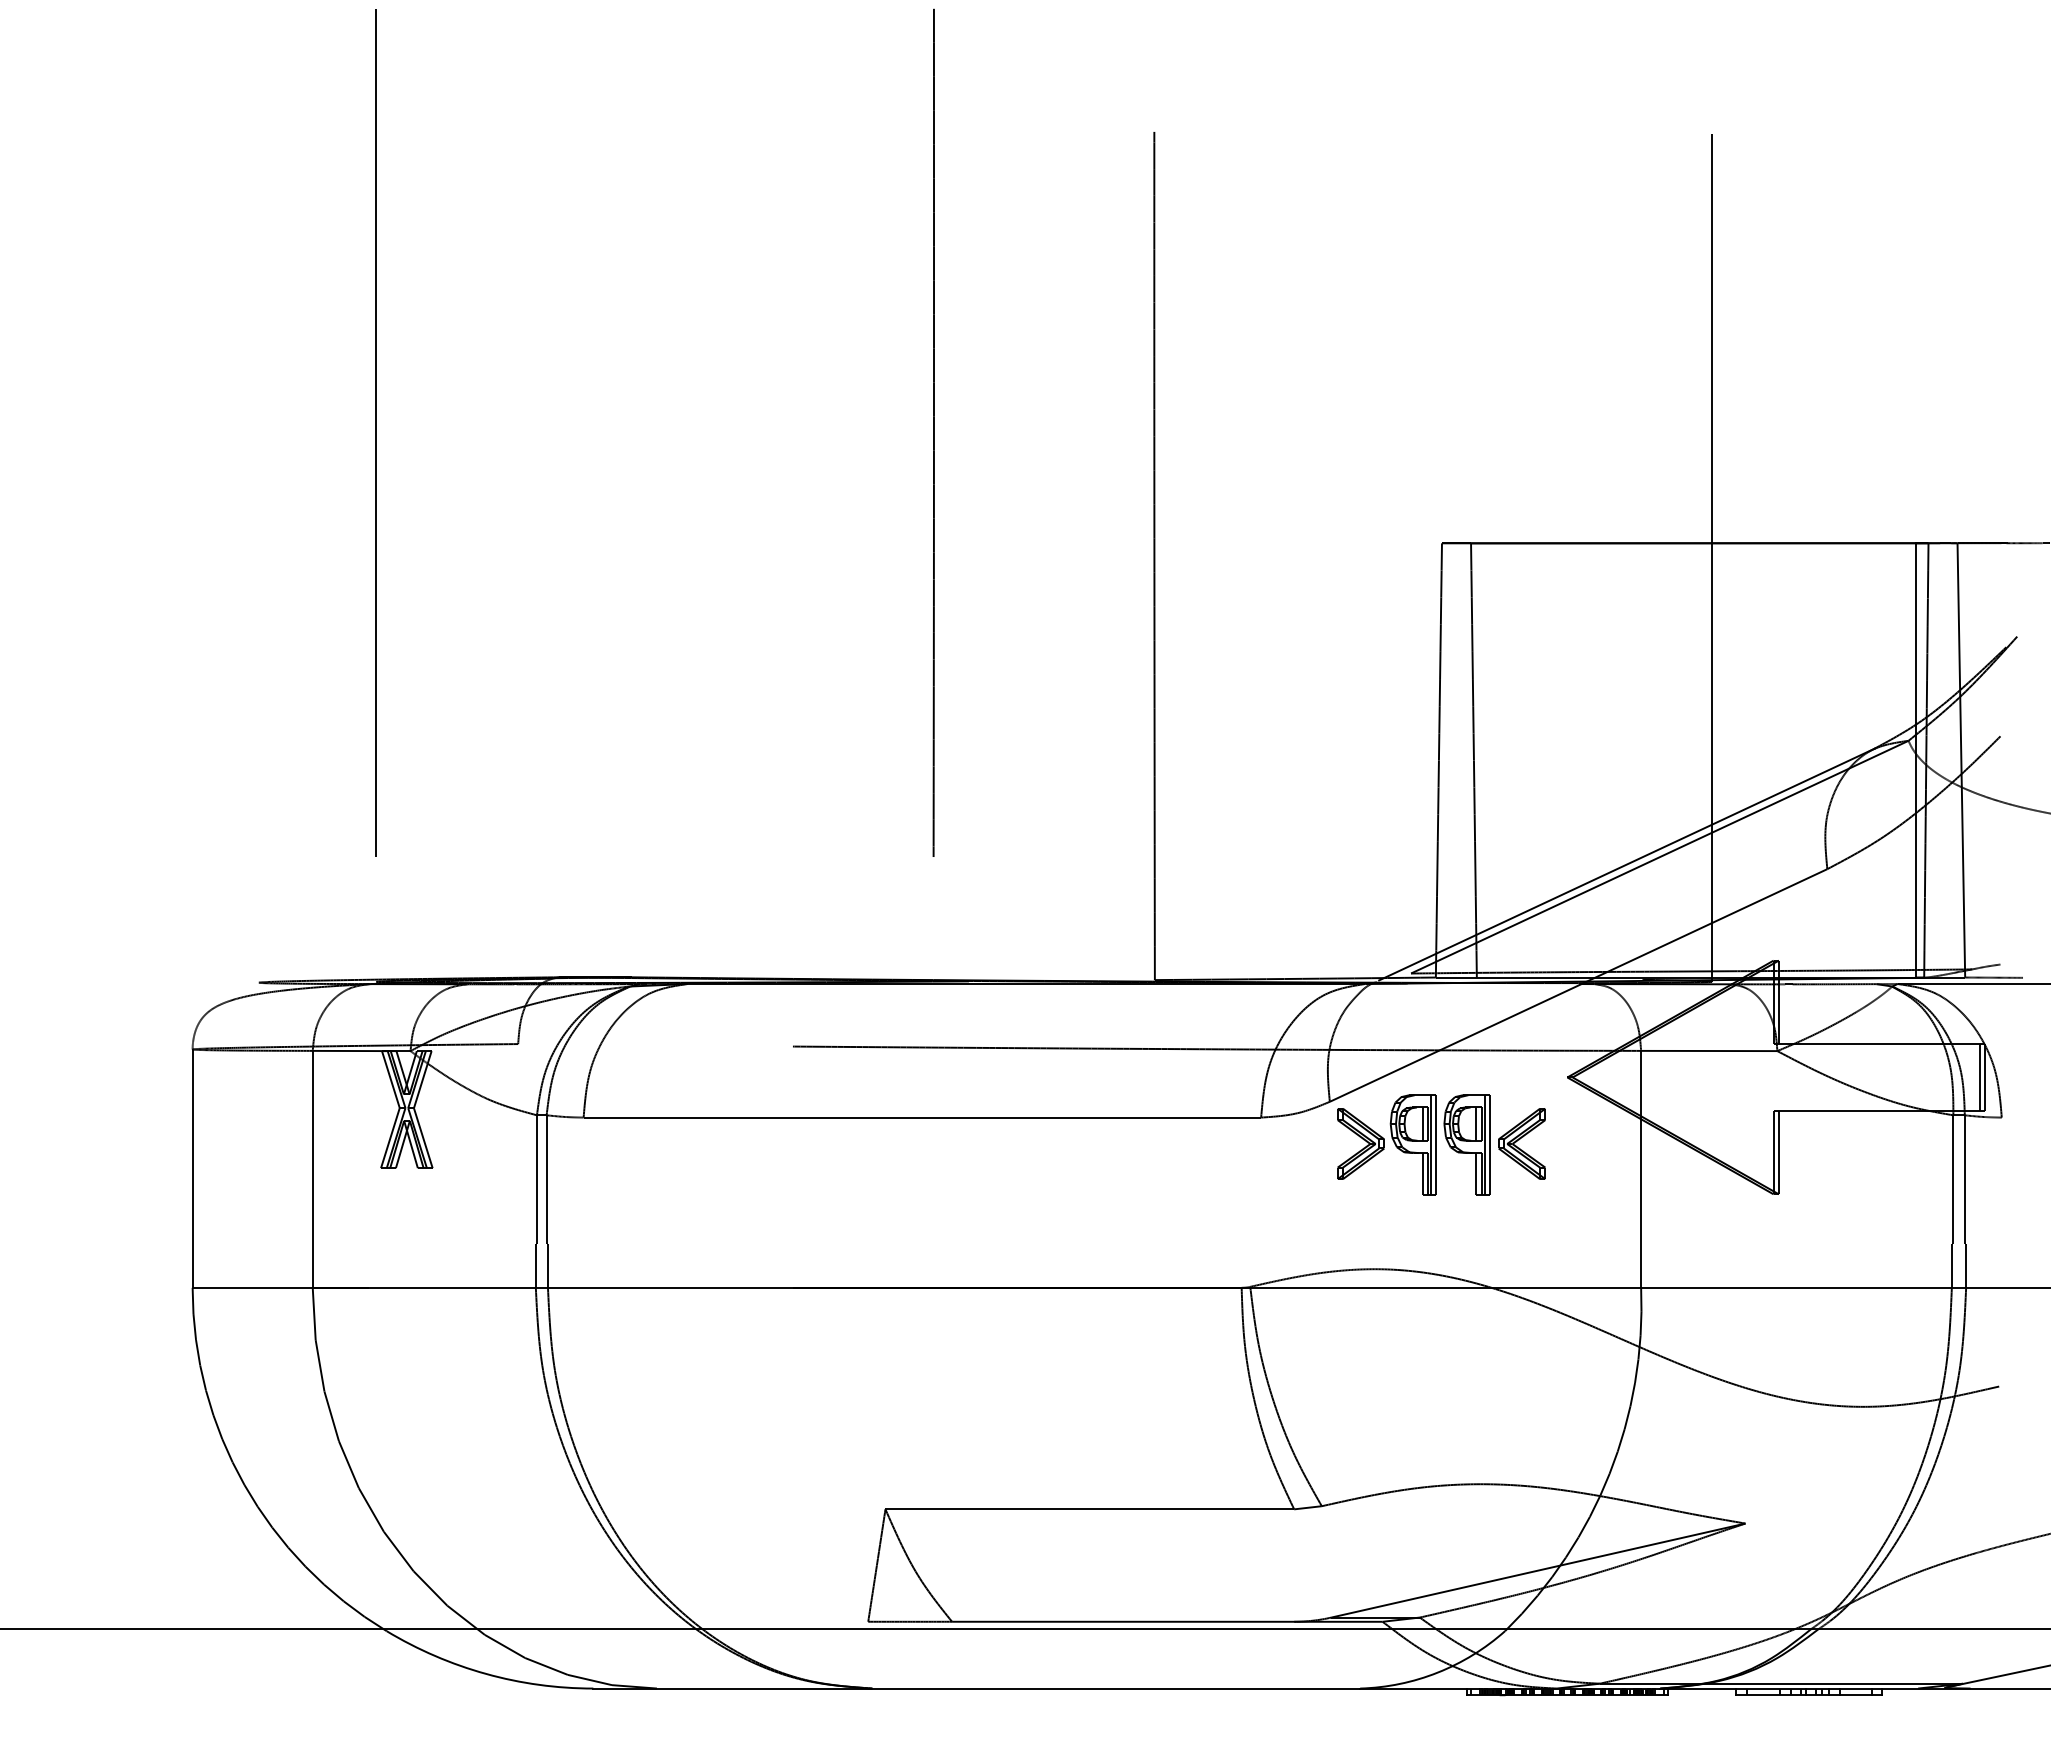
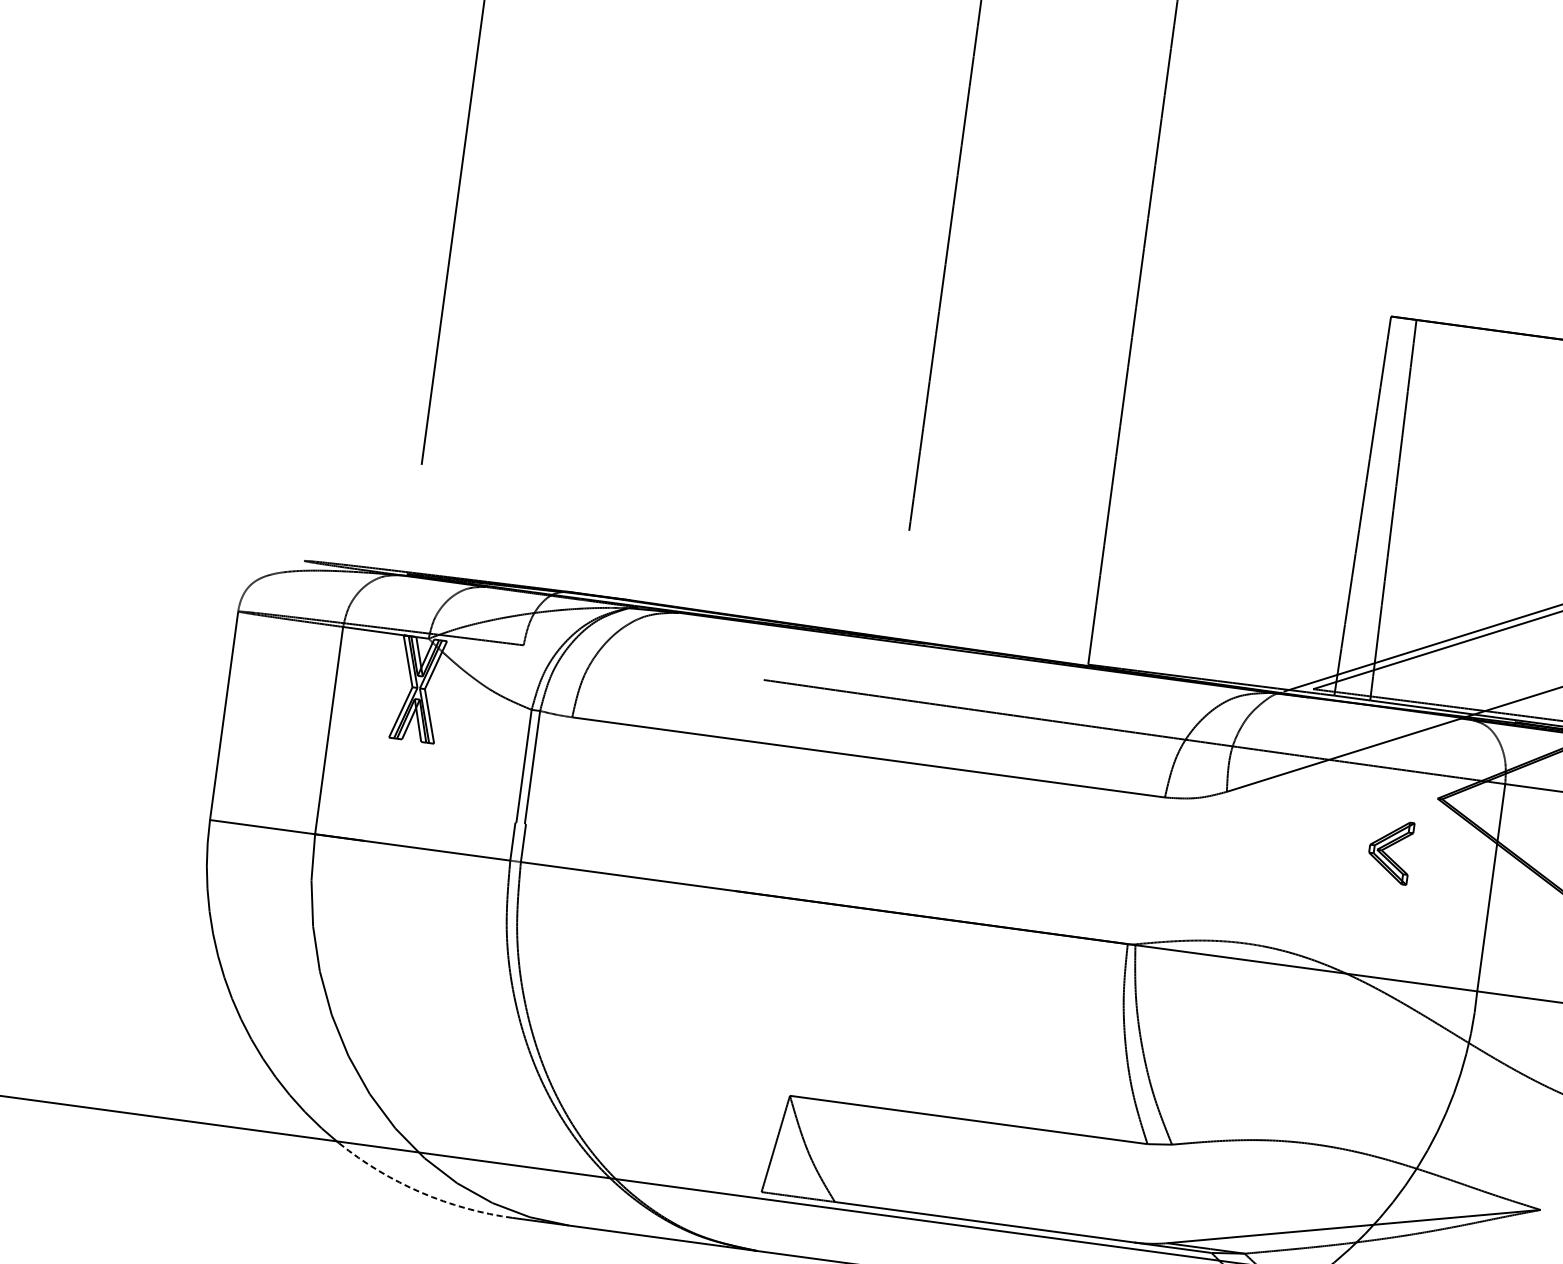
part: (1413, 1144) -> (1295, 839), removed
arc: (486, 1673) -> (421, 1192), solid -> dashed

